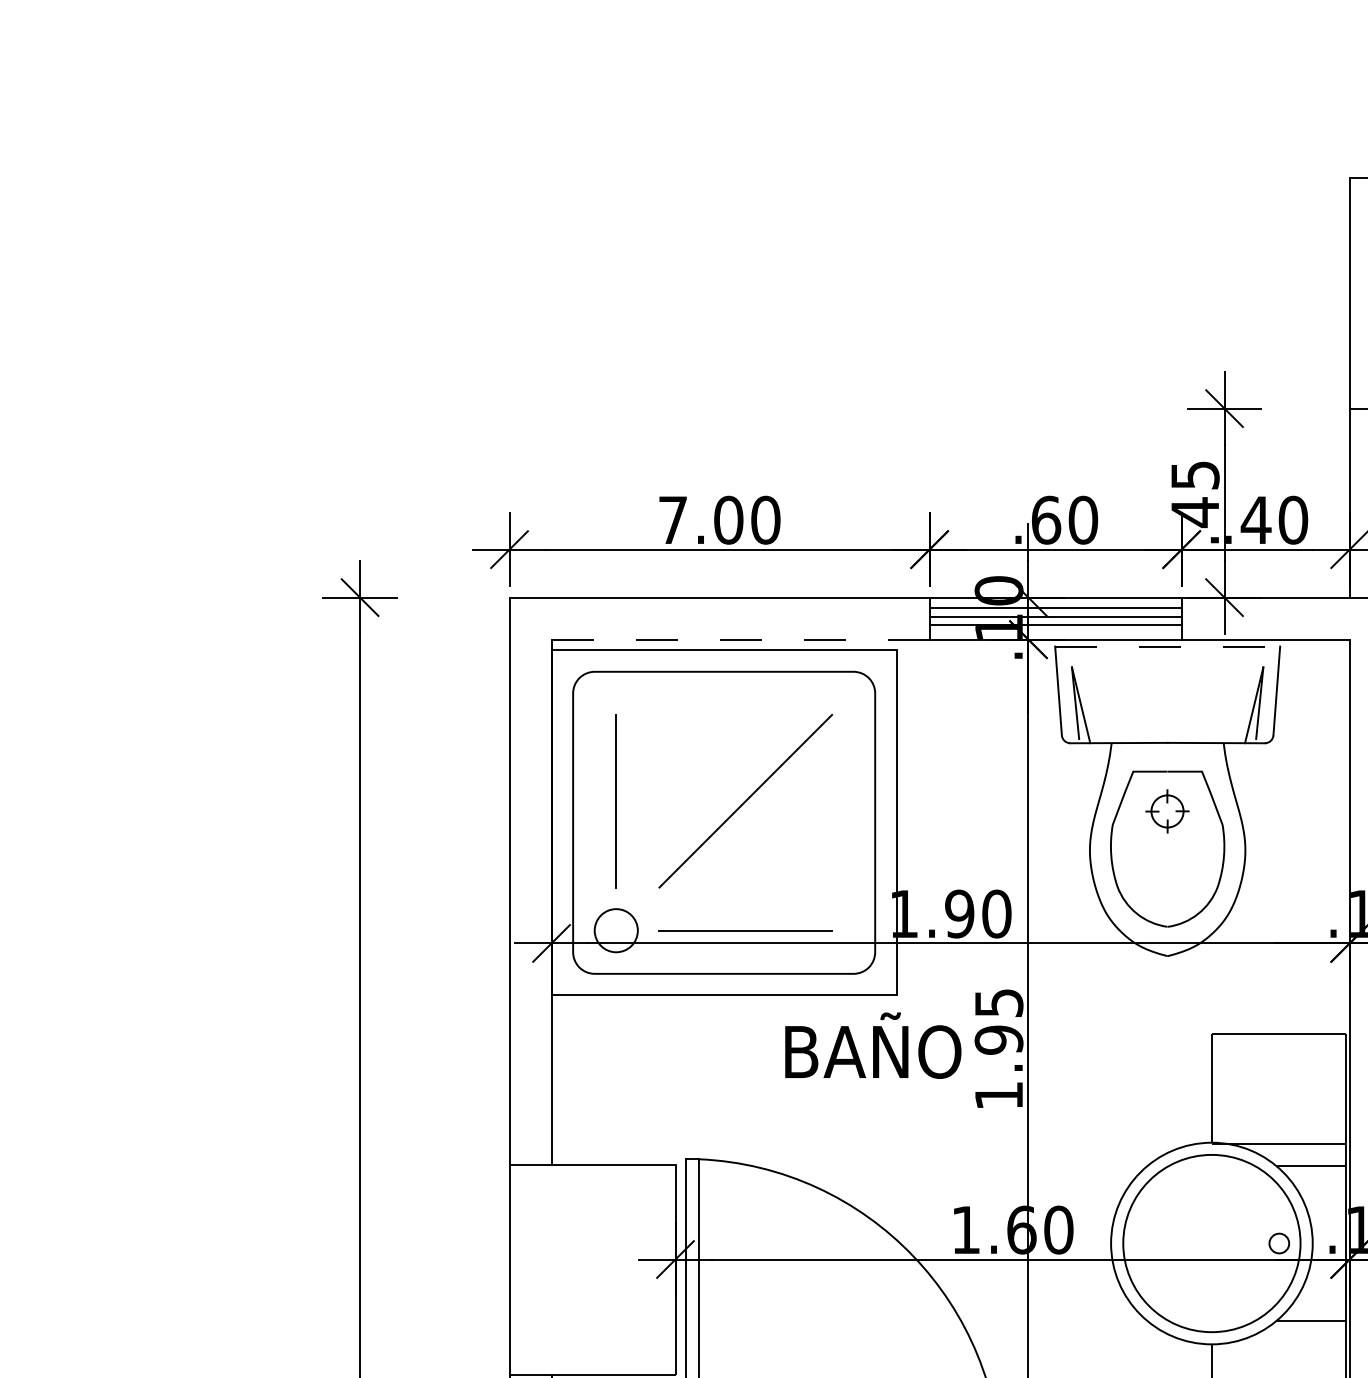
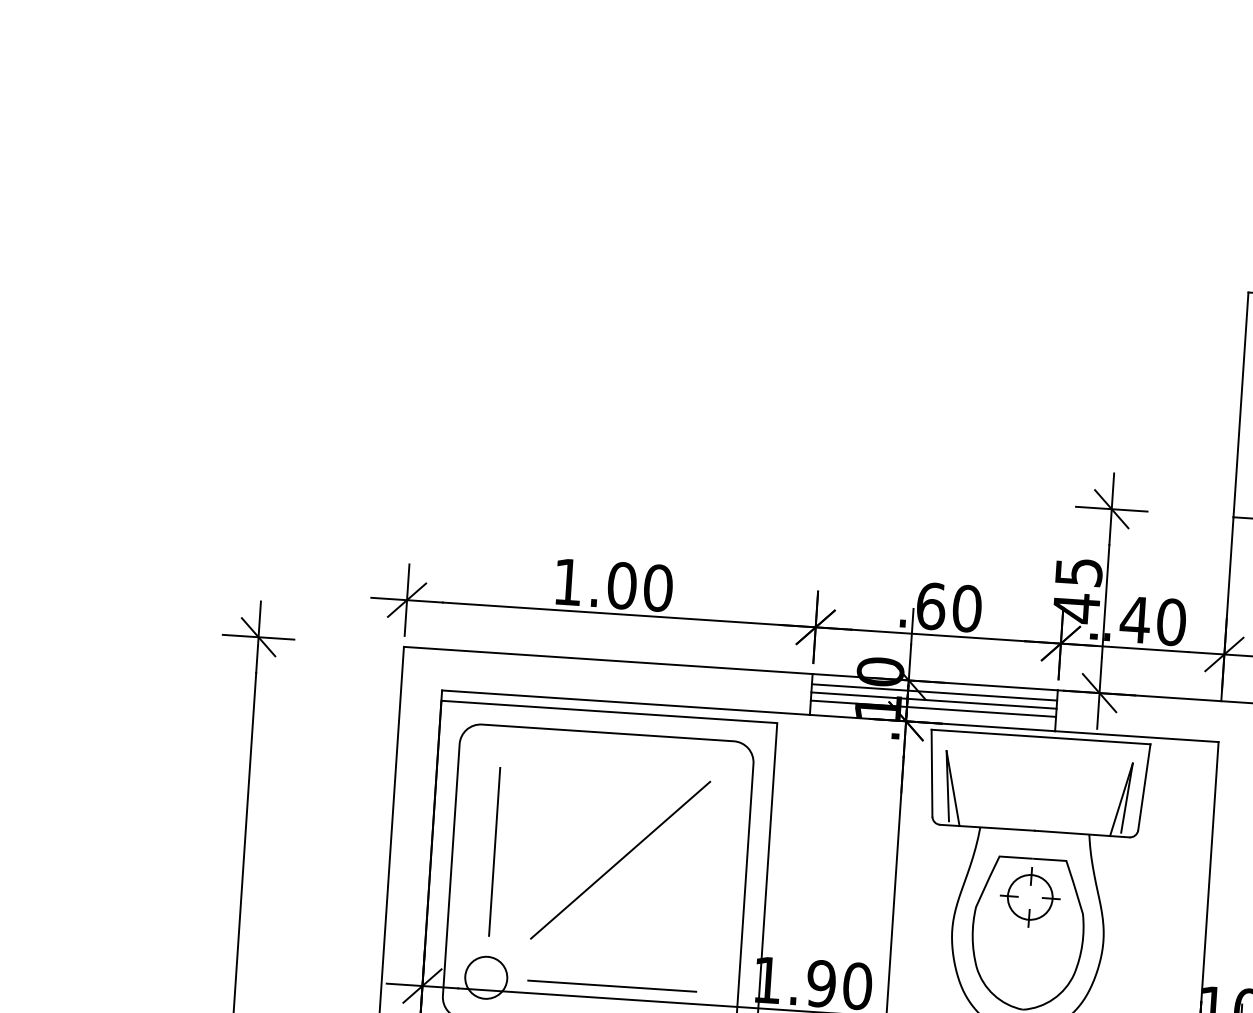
text: (672, 519) -> (567, 581), 7.00 -> 1.00
line: (740, 639) -> (625, 702), dashed -> solid
line: (1168, 646) -> (1041, 737), dashed -> solid
part: (1167, 811) -> (1030, 897), size x1.43

